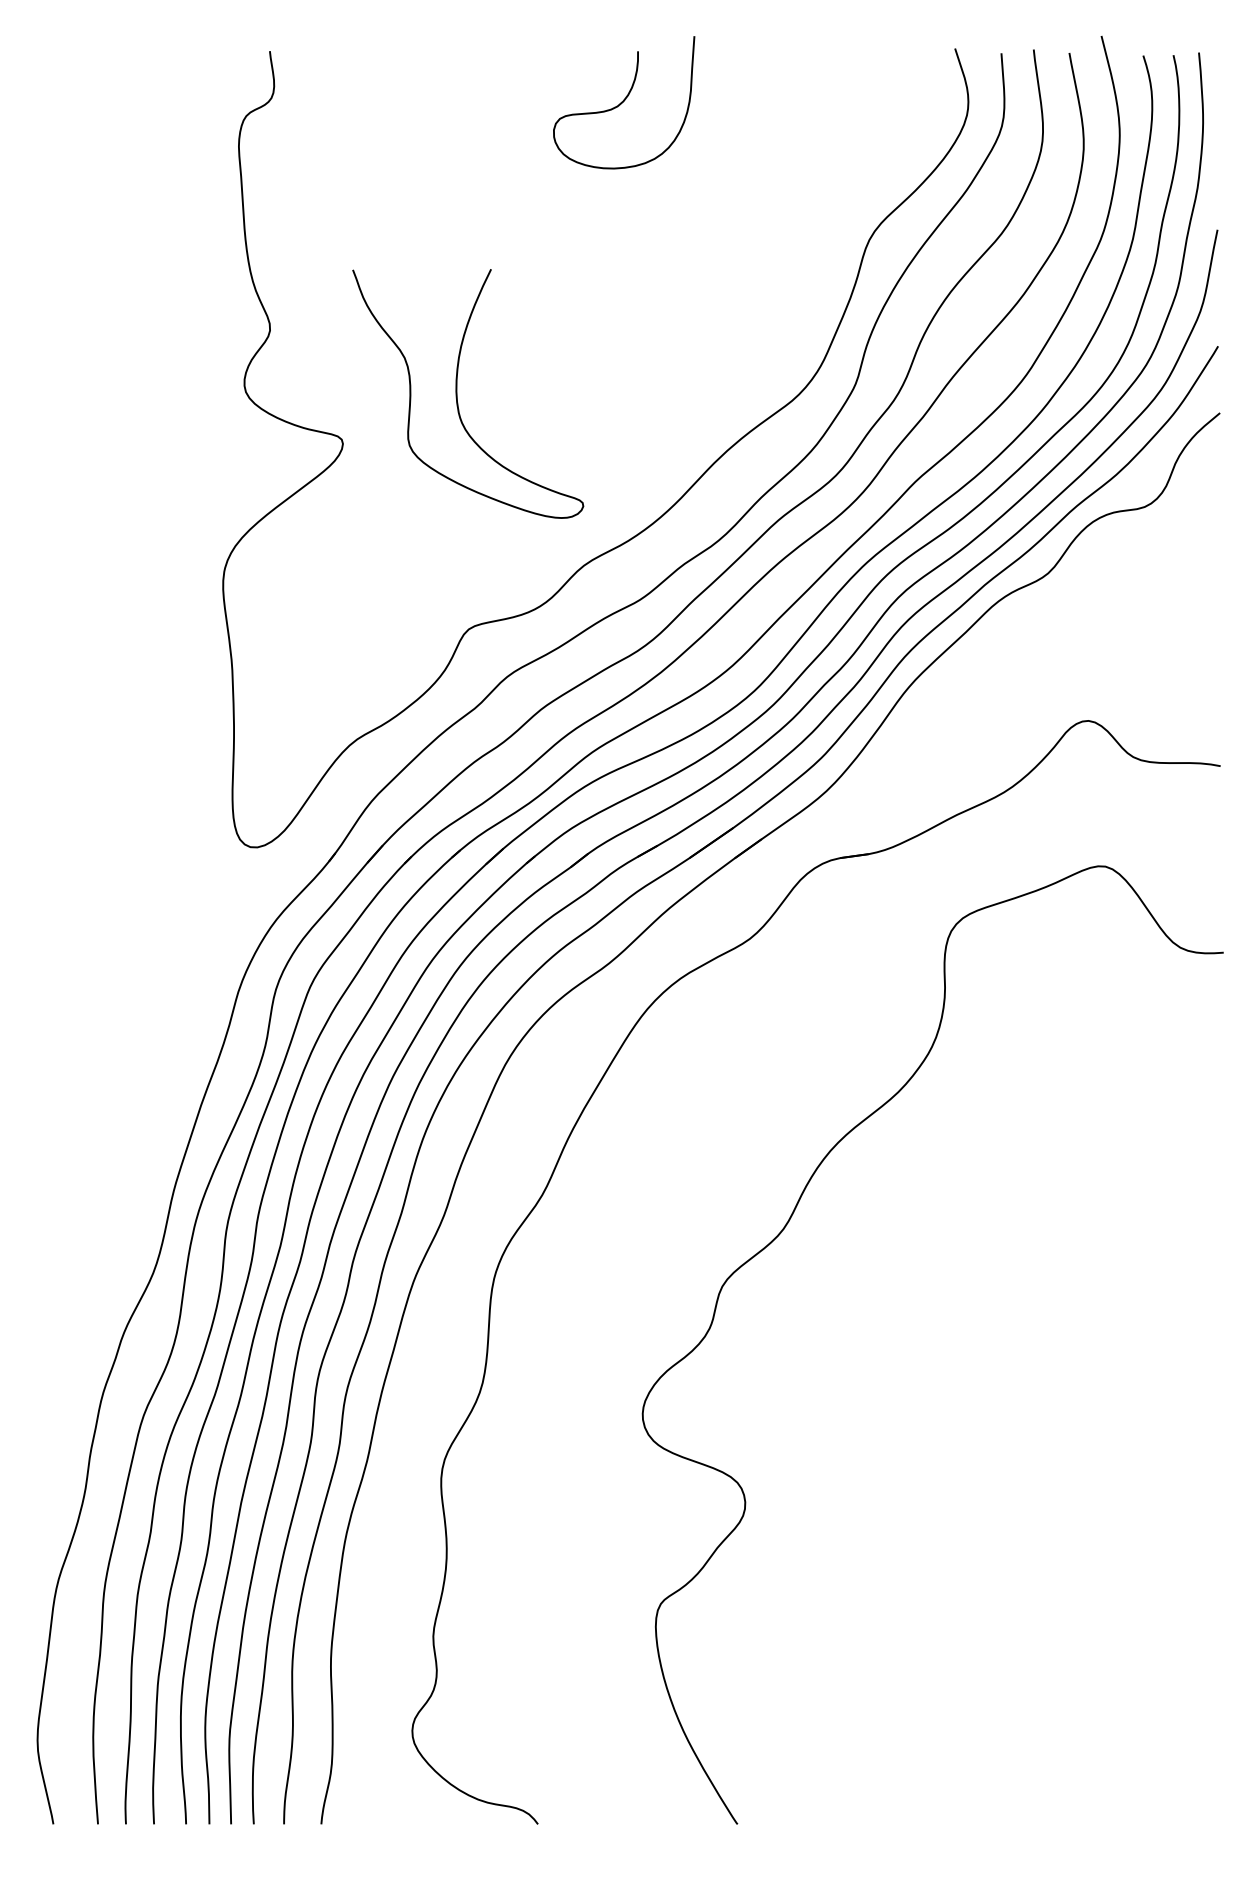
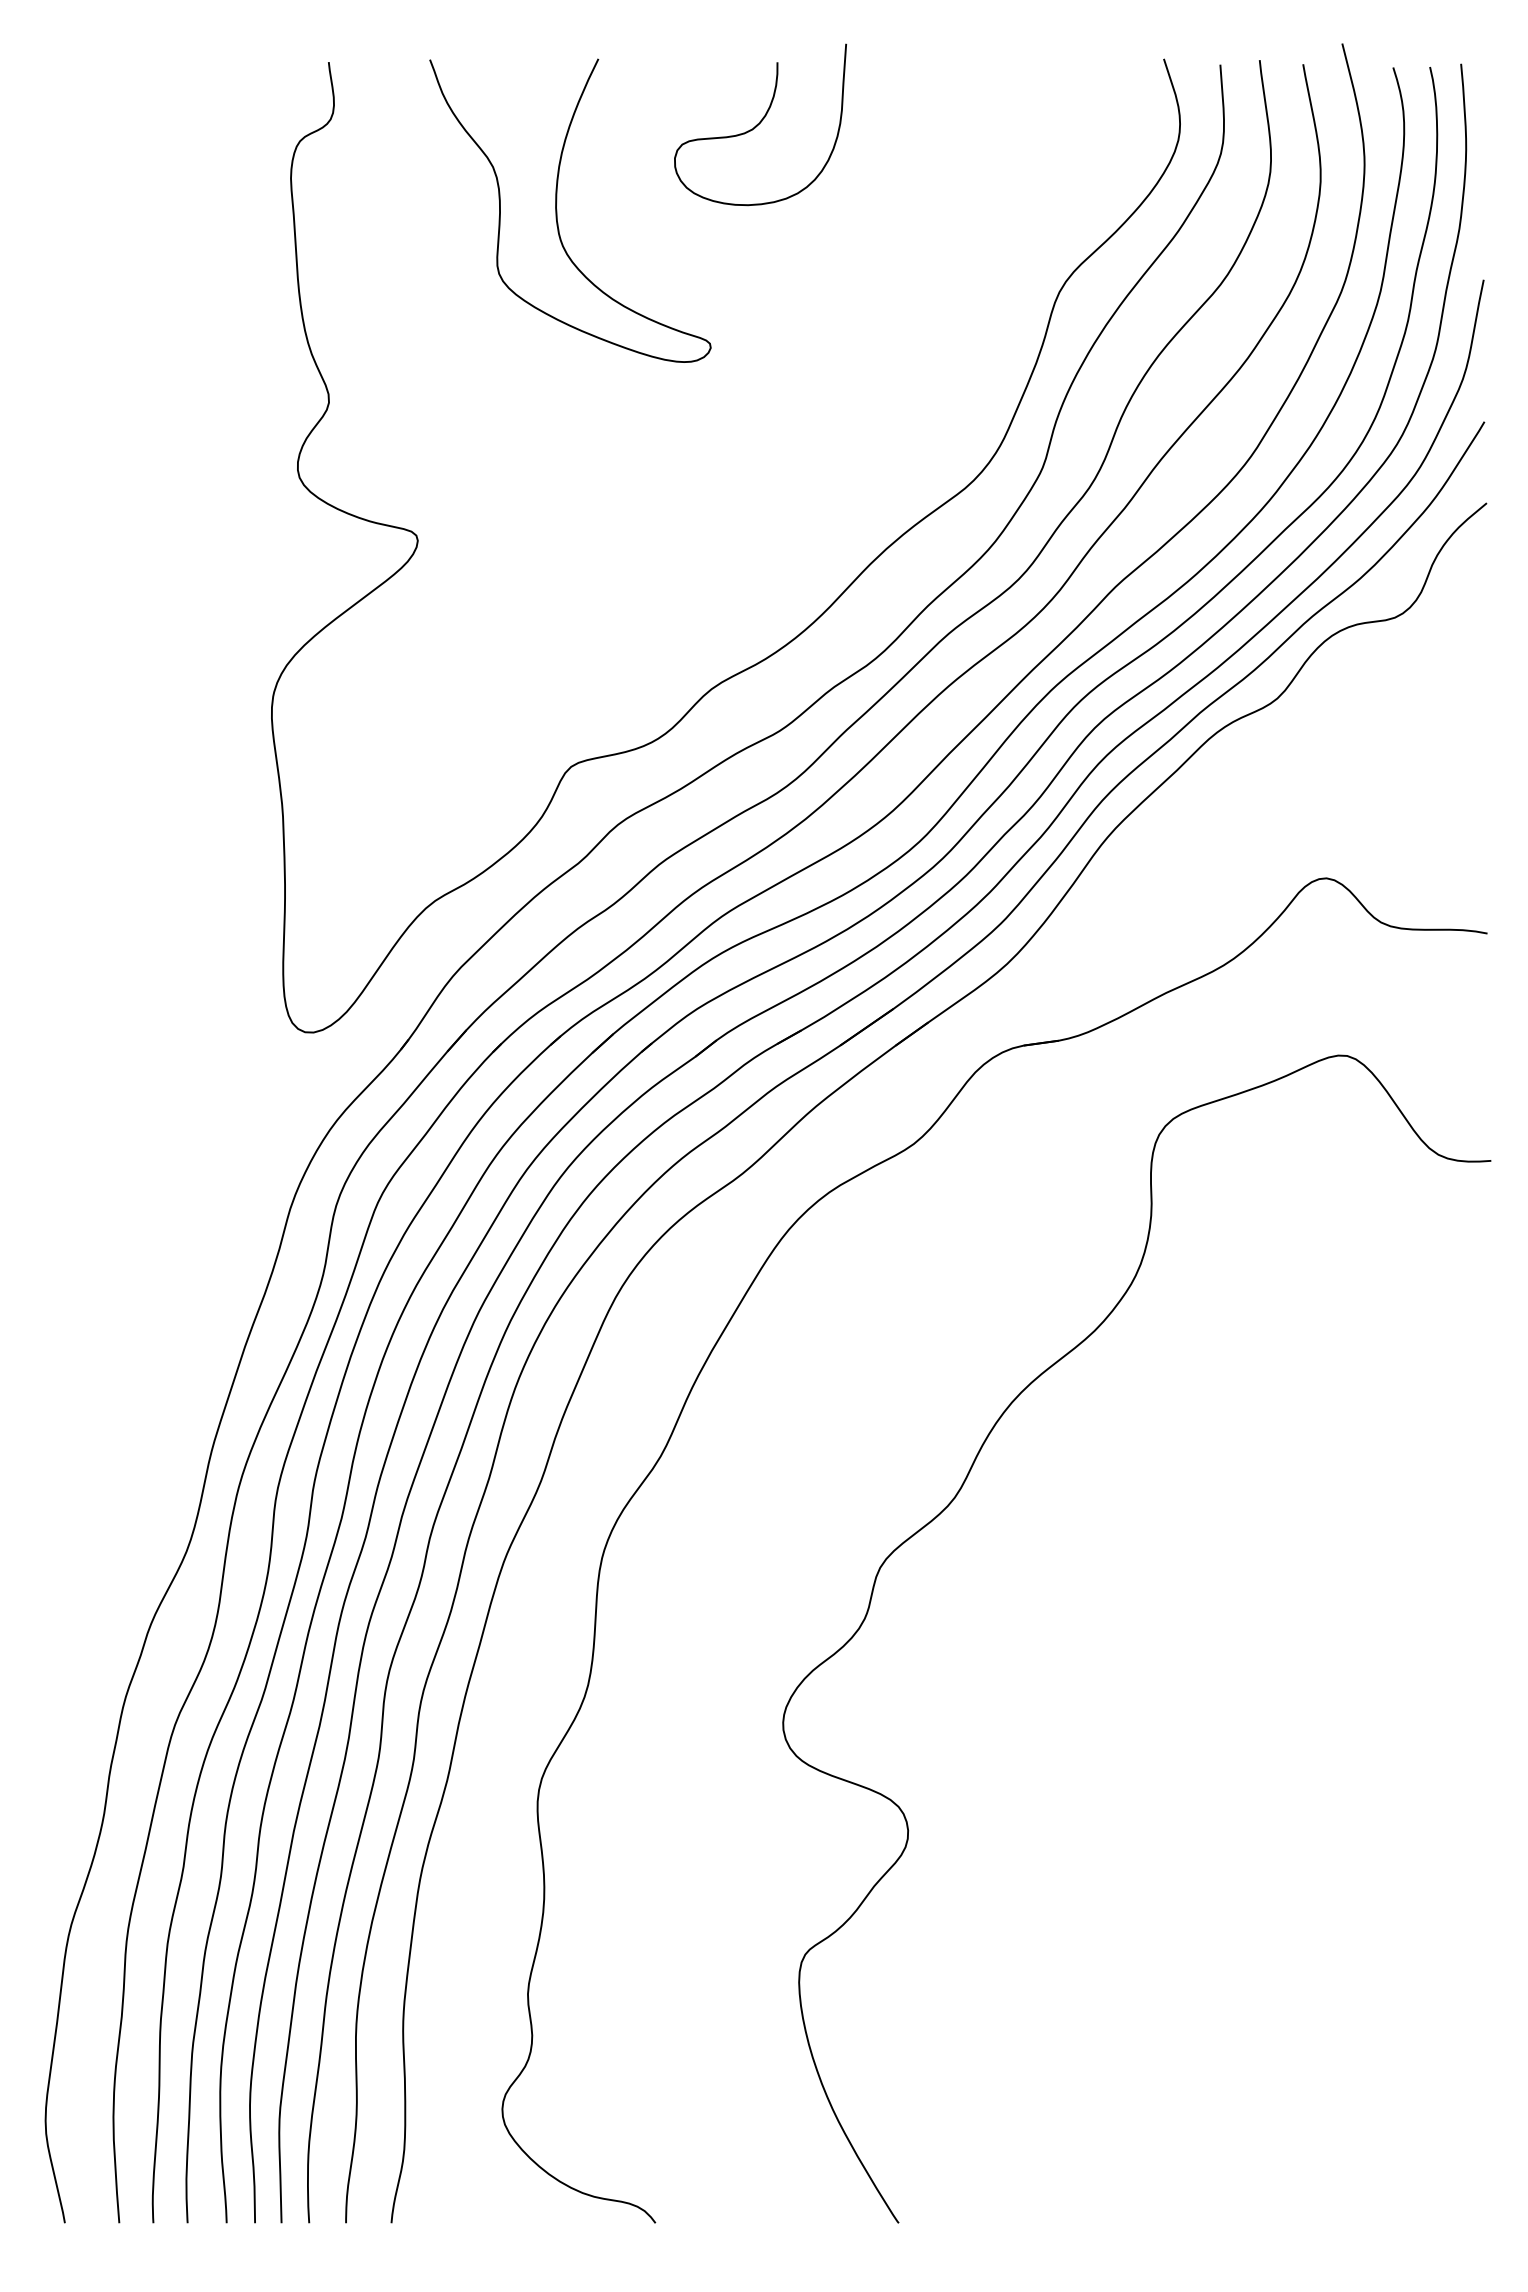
curve: (457, 393) -> (557, 210), moved

